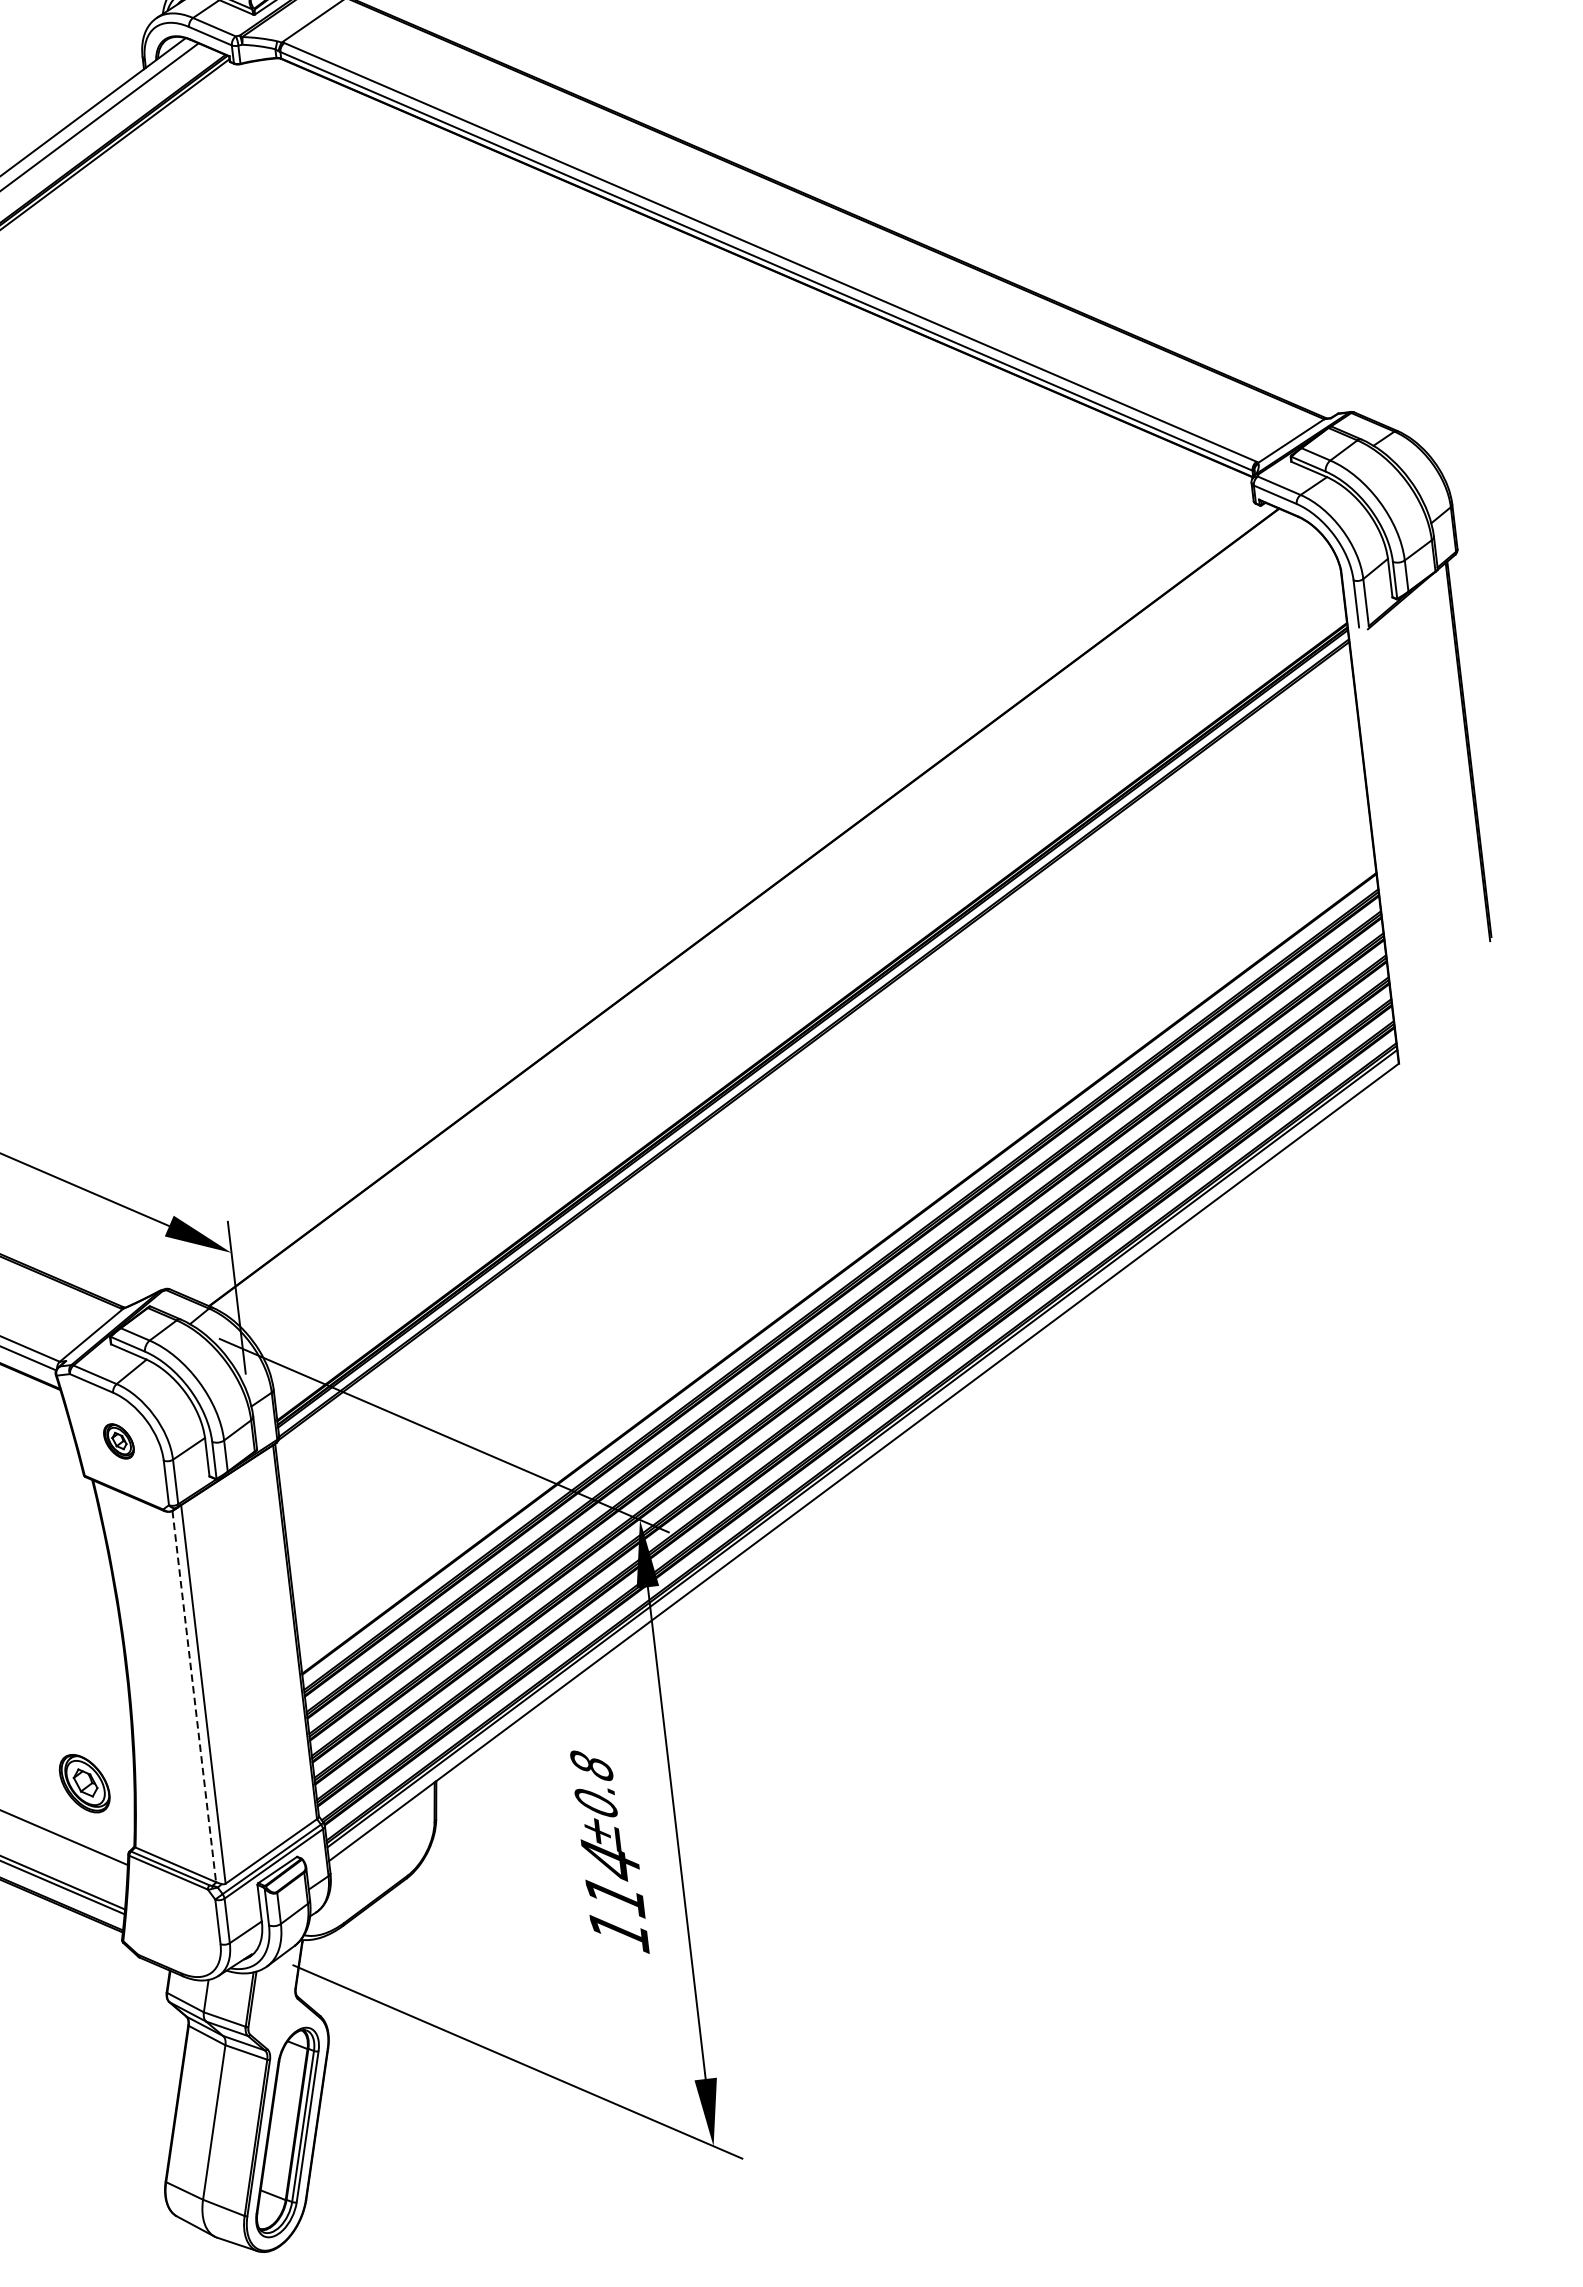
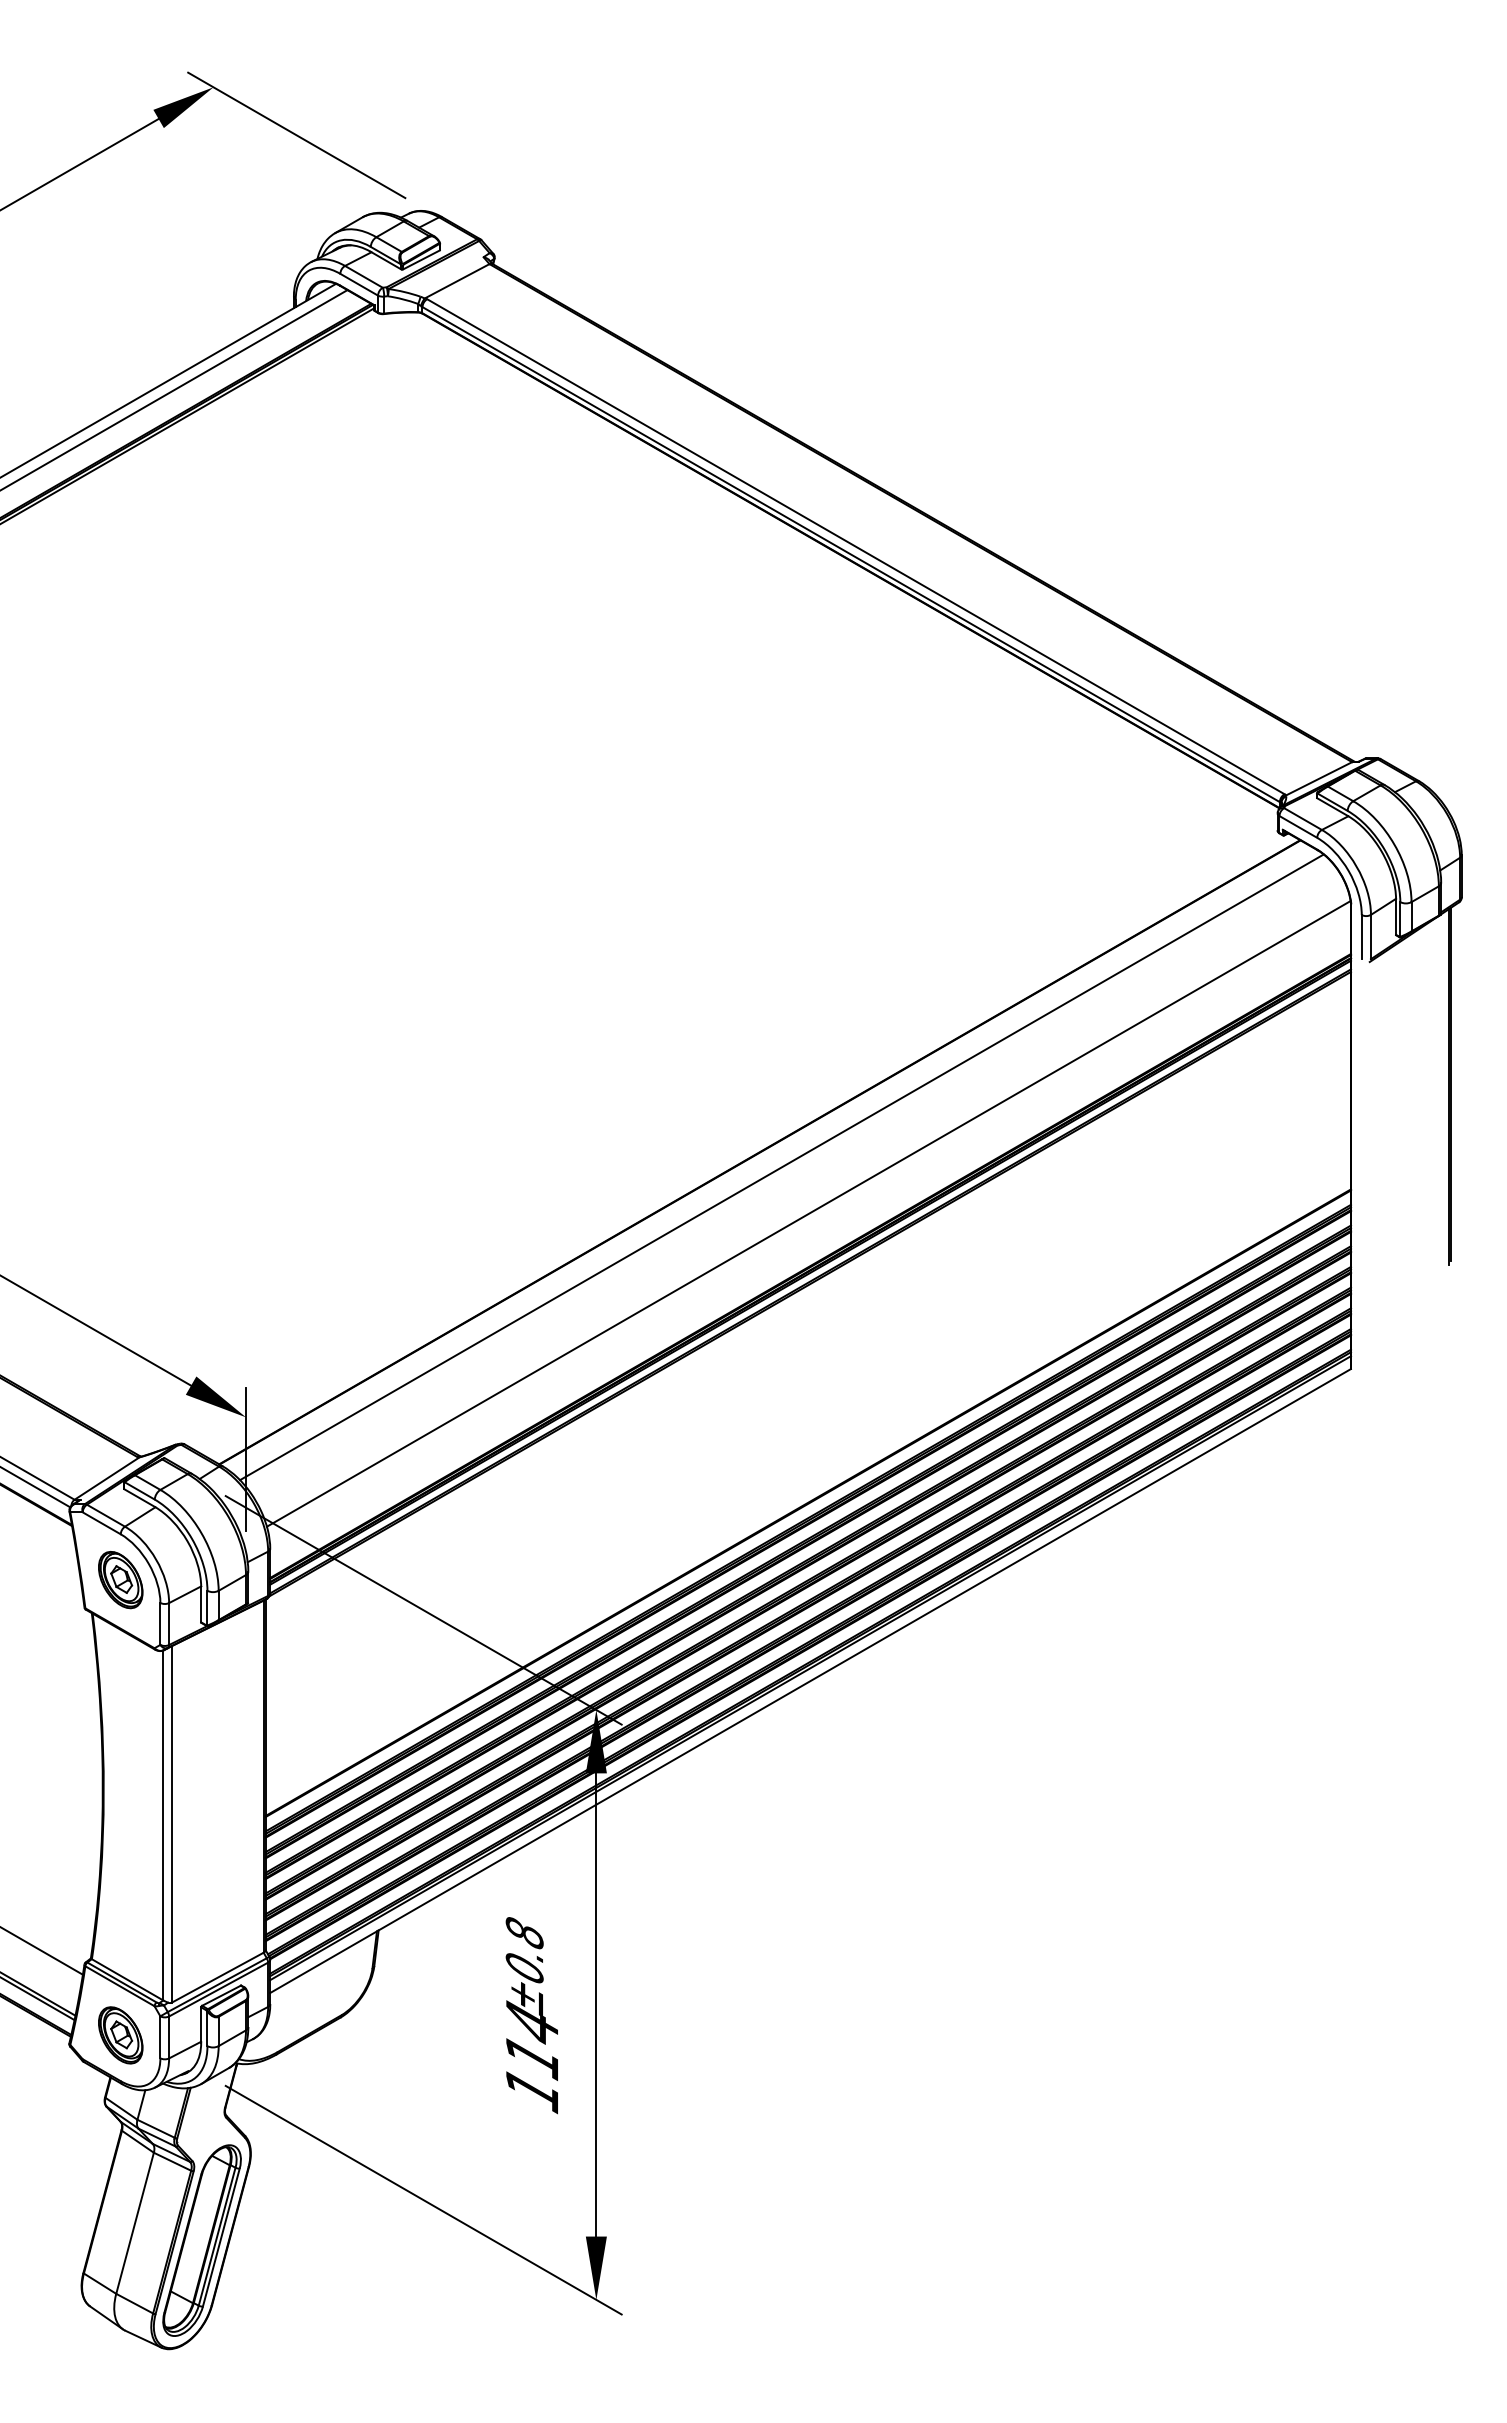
line: (768, 920) -> (781, 1167), added
line: (803, 966) -> (808, 1213), added
part: (118, 1441) -> (120, 1580), size x1.67
line: (193, 1696) -> (162, 1825), dashed -> solid
part: (84, 1783) -> (120, 2035), moved

